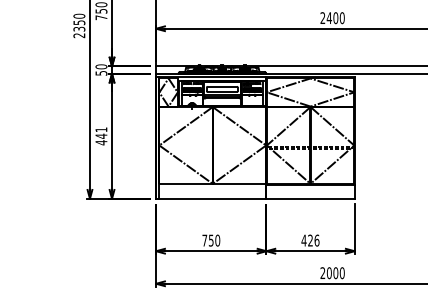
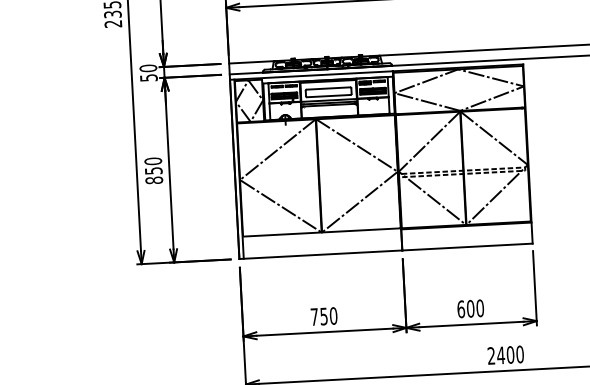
text: (101, 136) -> (153, 171), 441 -> 850
text: (310, 240) -> (470, 308), 426 -> 600
text: (328, 273) -> (499, 356), 2000 -> 2400

